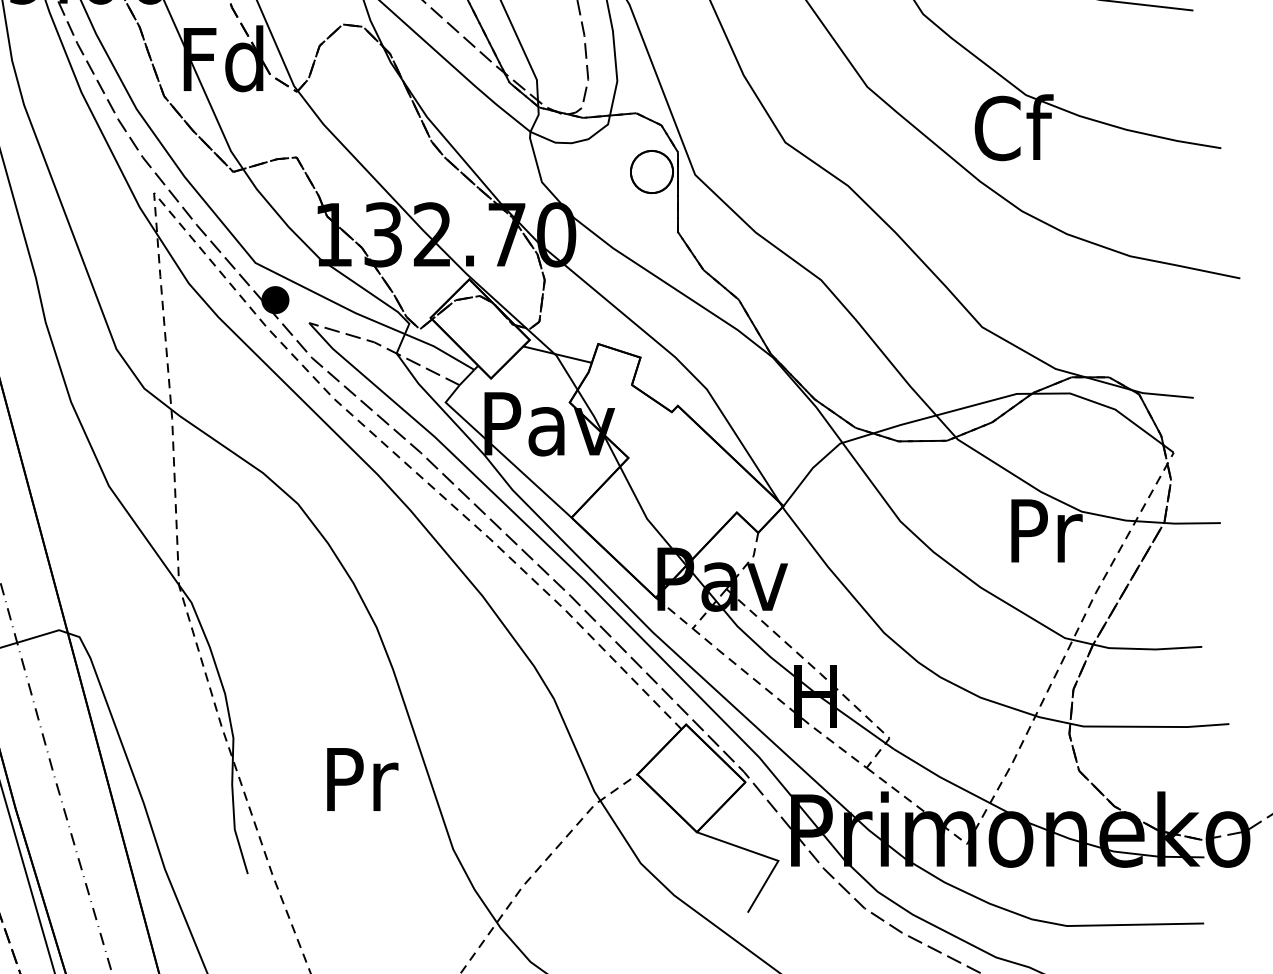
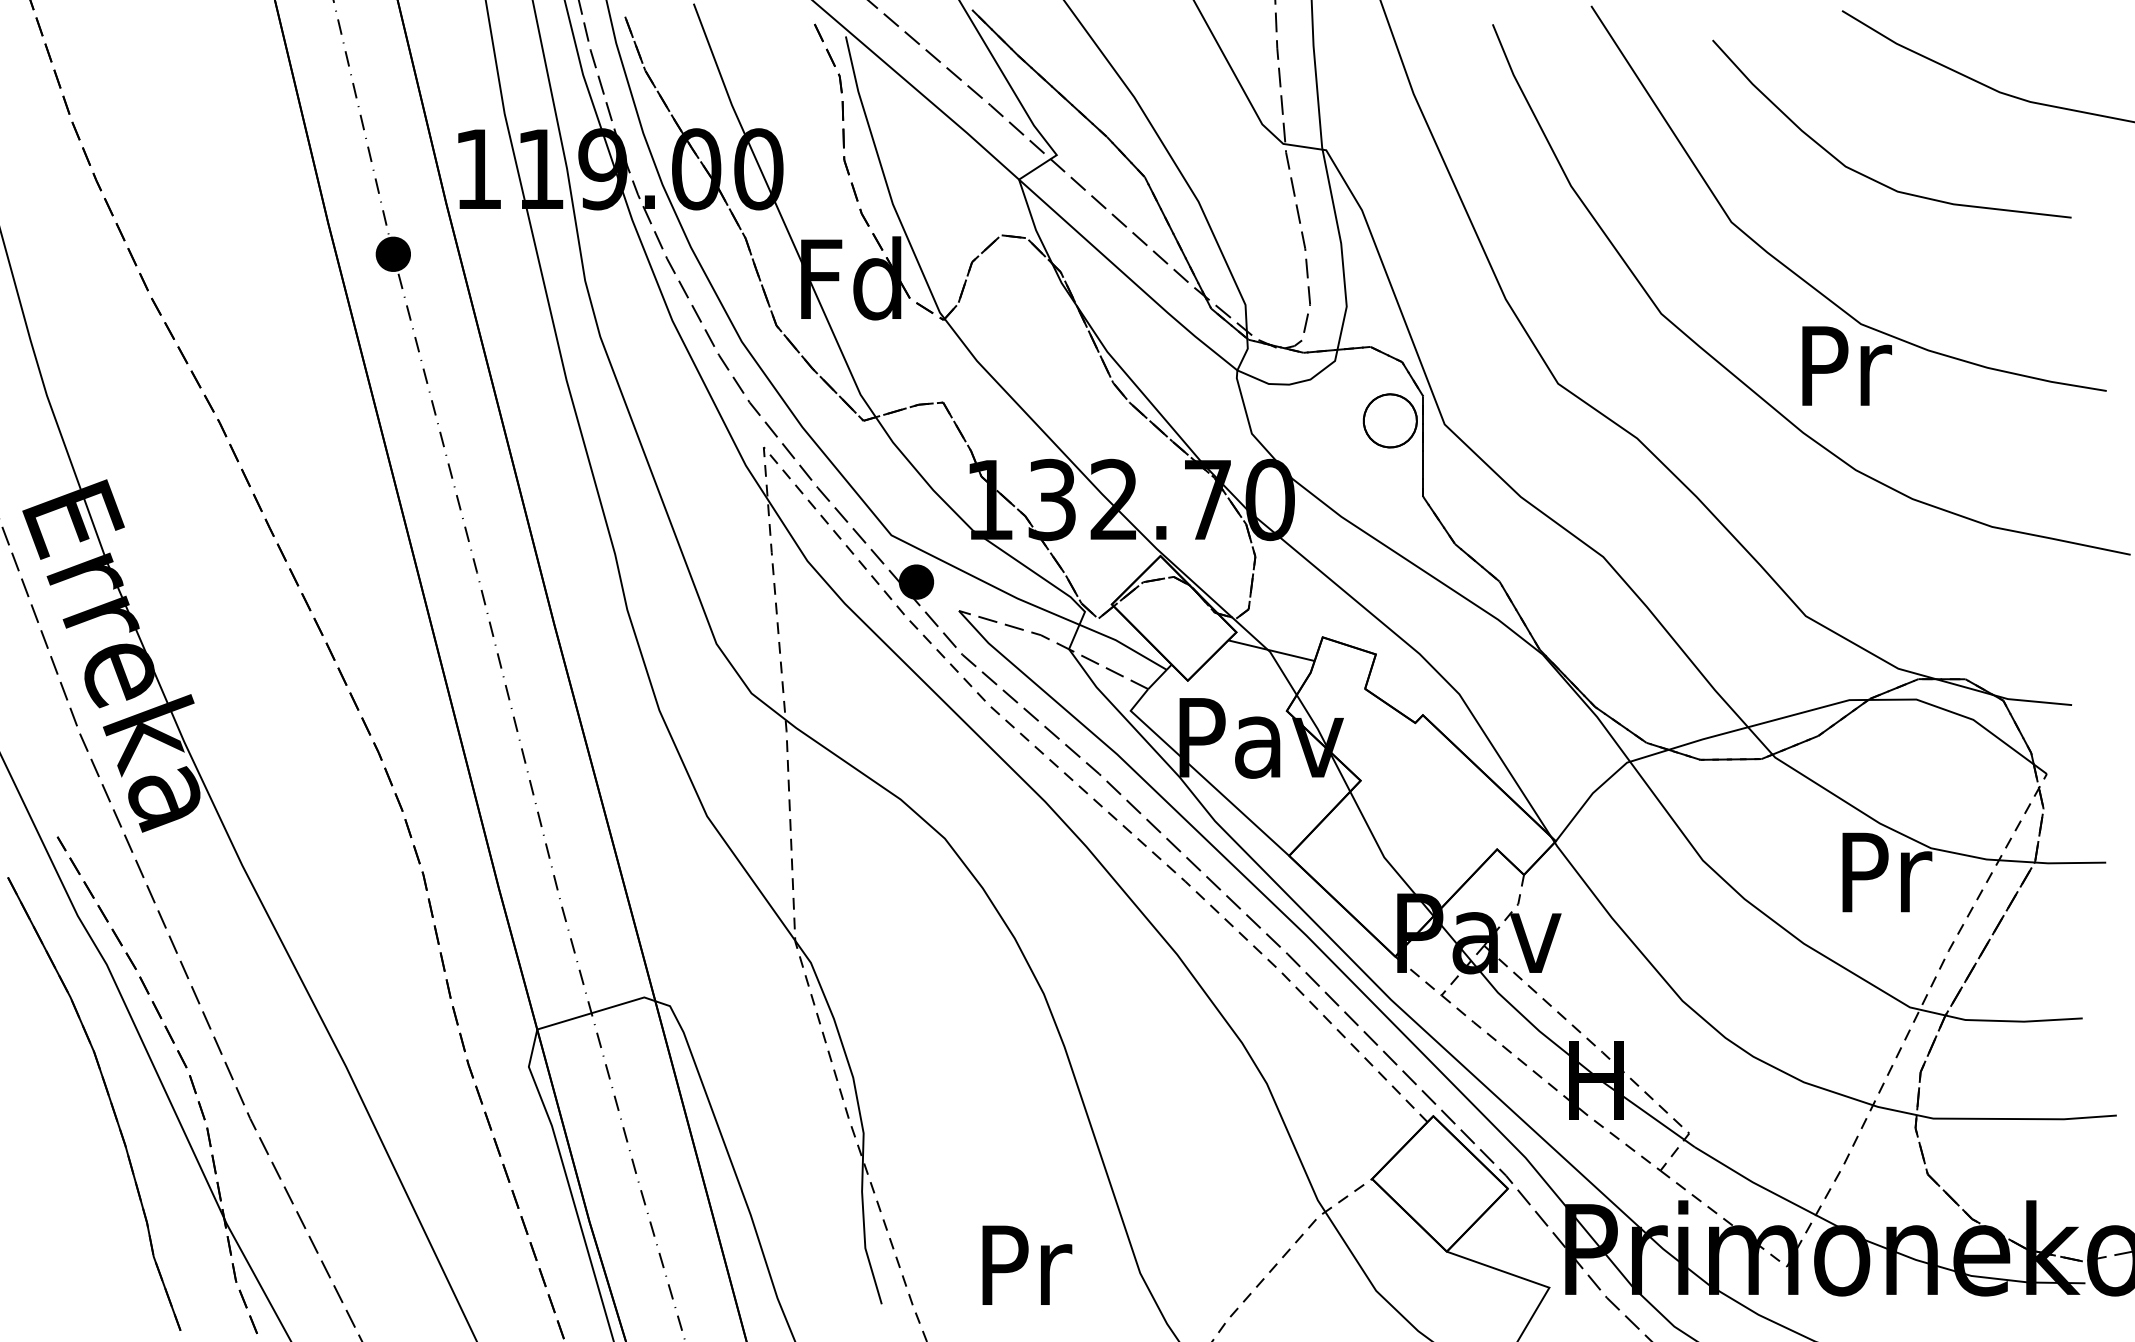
text: (1013, 128) -> (1845, 365), Cf -> Pr
text: (362, 778) -> (1027, 1264), moved

